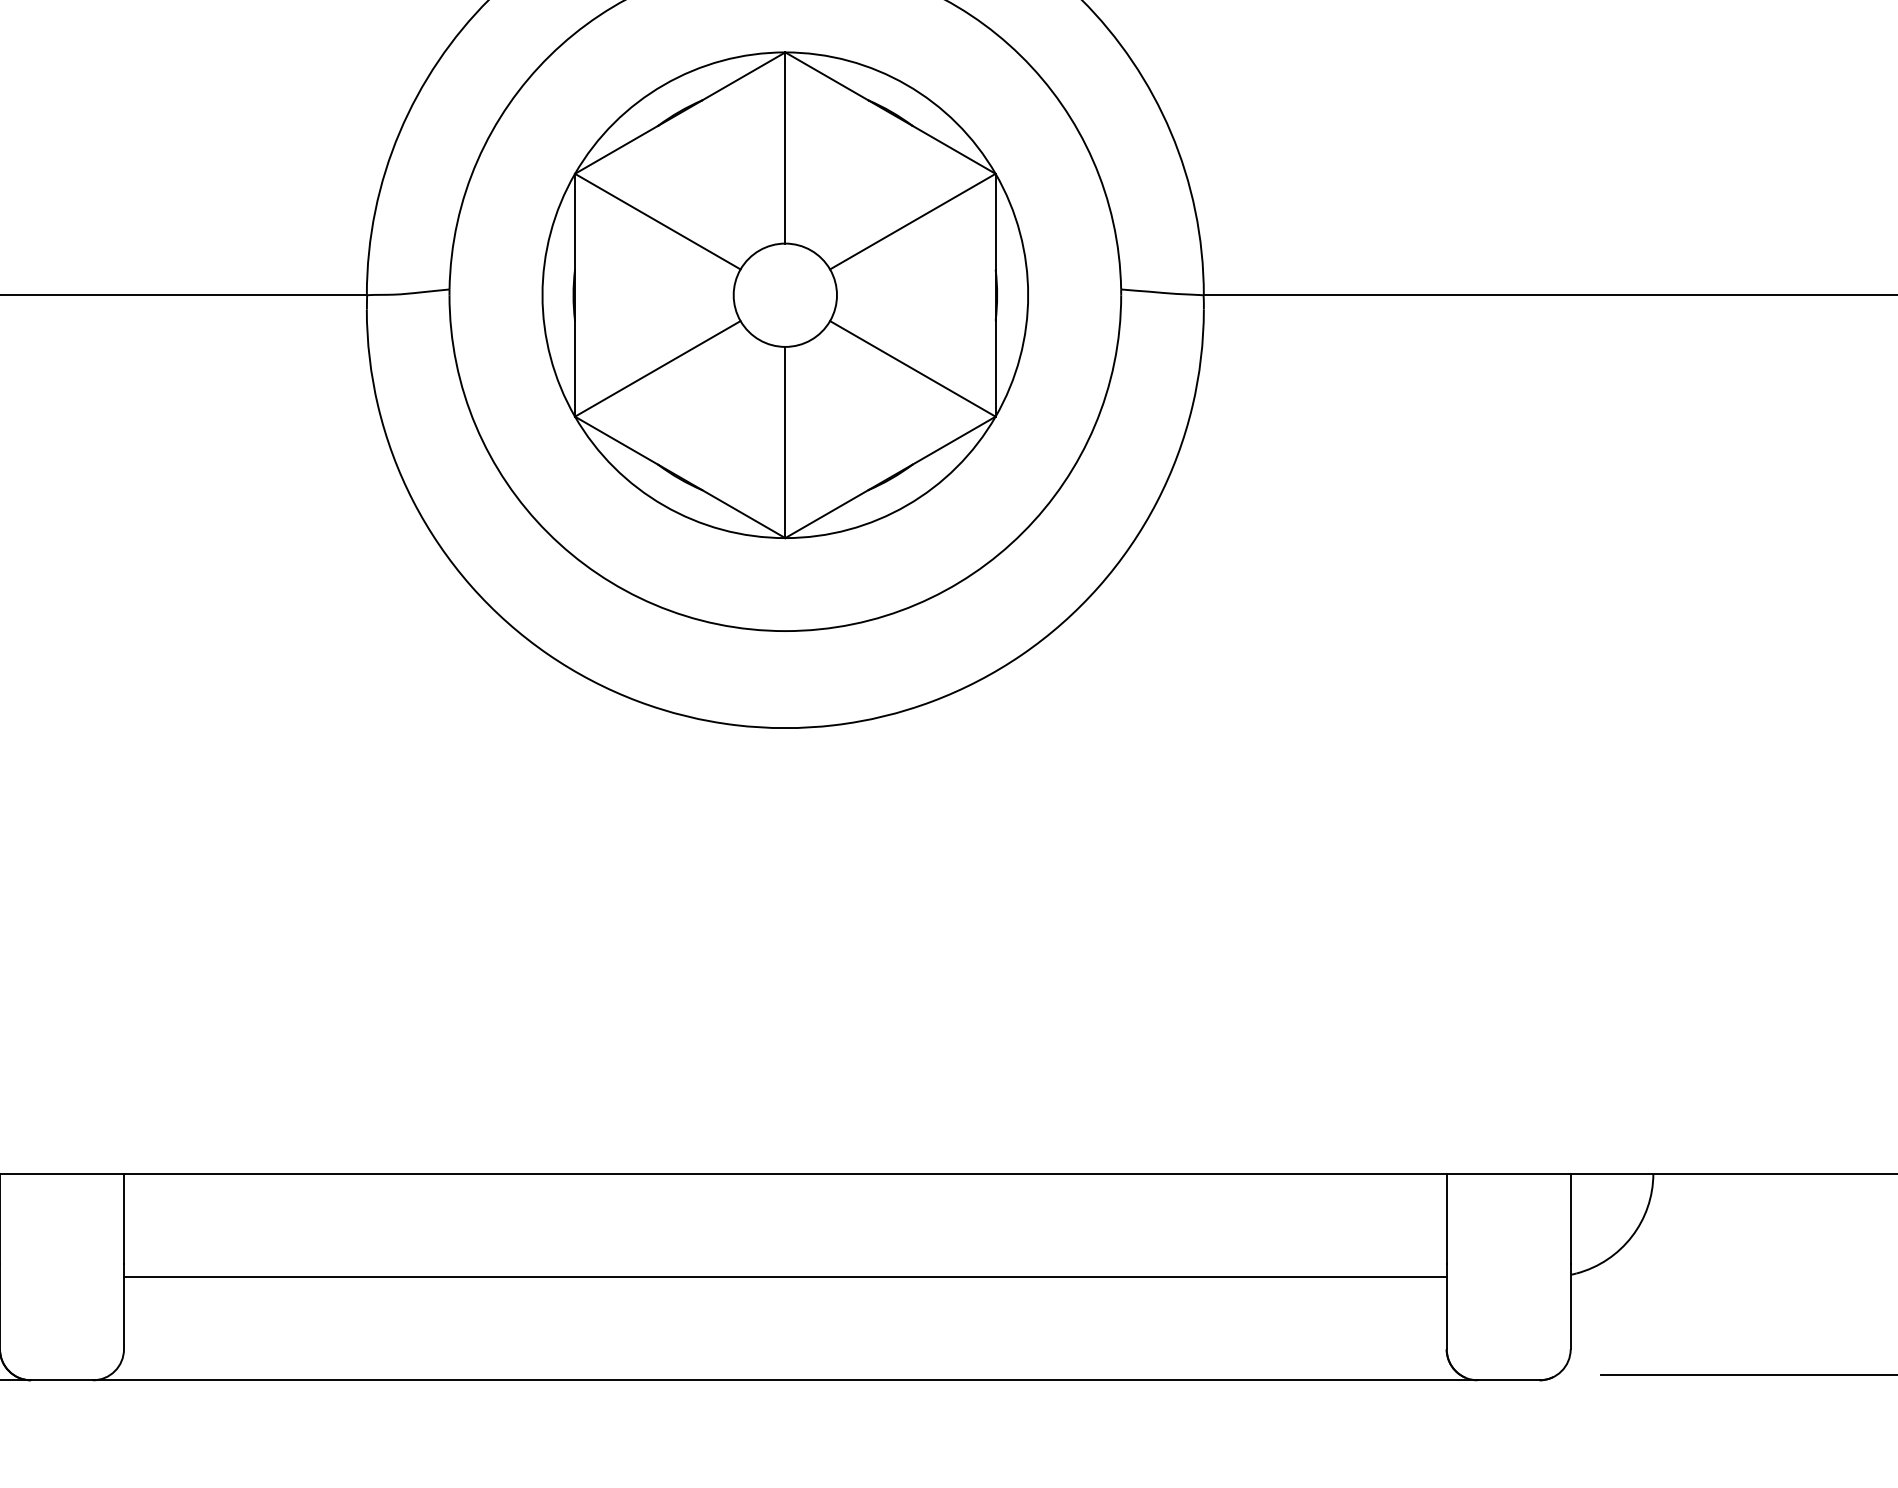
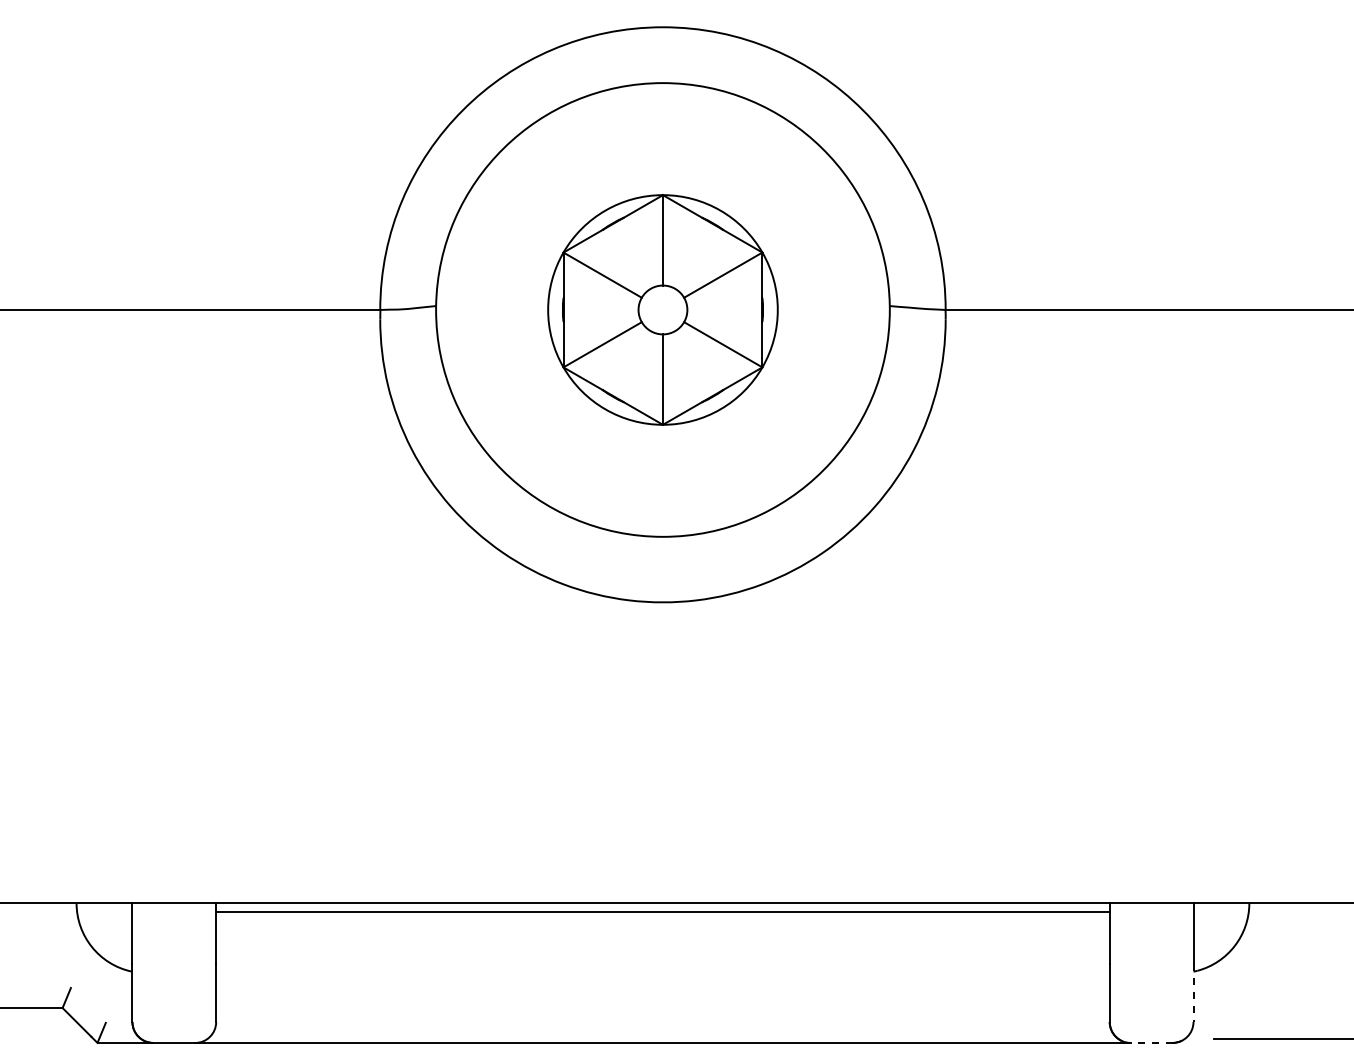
part: (784, 294) -> (662, 309), size x0.7
line: (784, 1277) -> (662, 912), moved
line: (1570, 1307) -> (1193, 993), solid -> dashed
line: (1508, 1379) -> (1151, 1042), solid -> dashed

